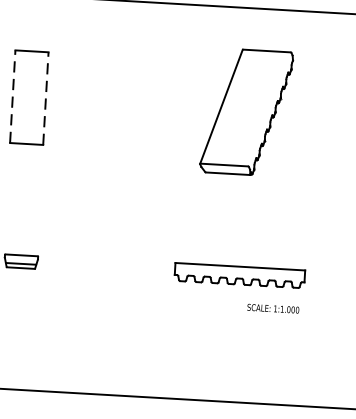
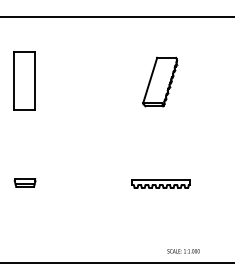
line: (12, 96) -> (13, 80), dashed -> solid
line: (45, 98) -> (34, 80), dashed -> solid
part: (247, 111) -> (160, 81), size x0.62
part: (238, 274) -> (160, 183), size x0.71
text: (273, 309) -> (183, 251), moved

